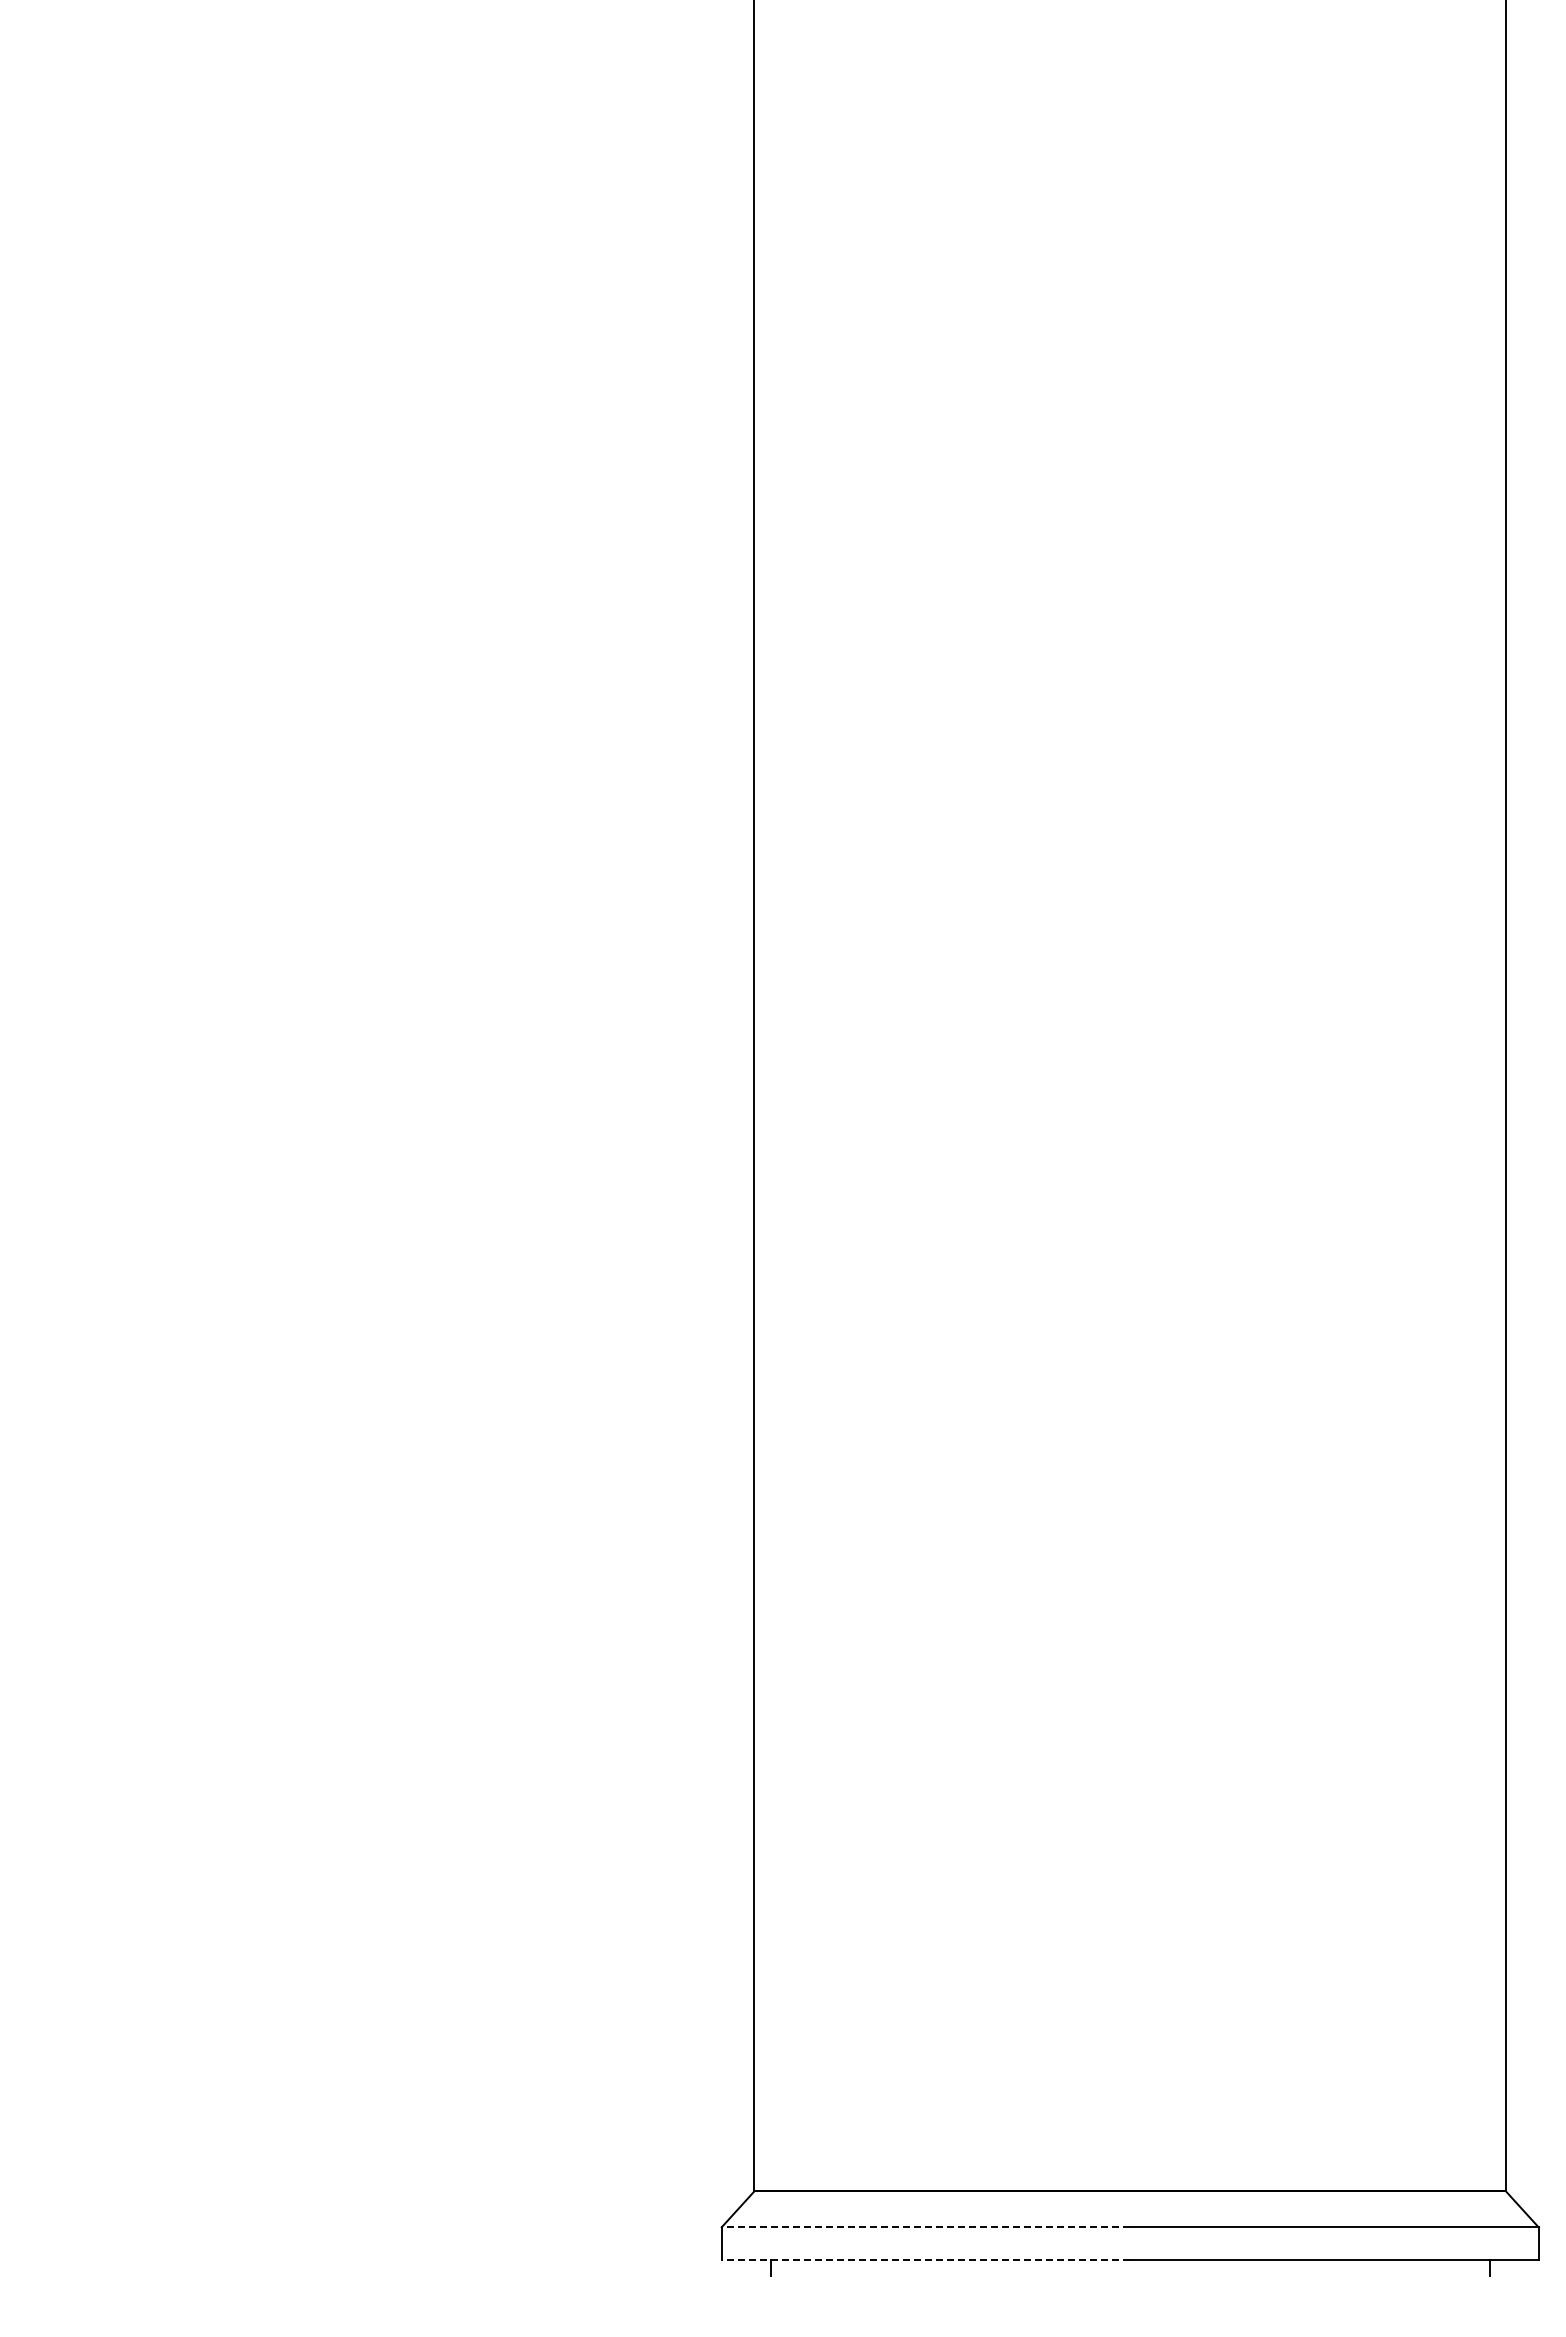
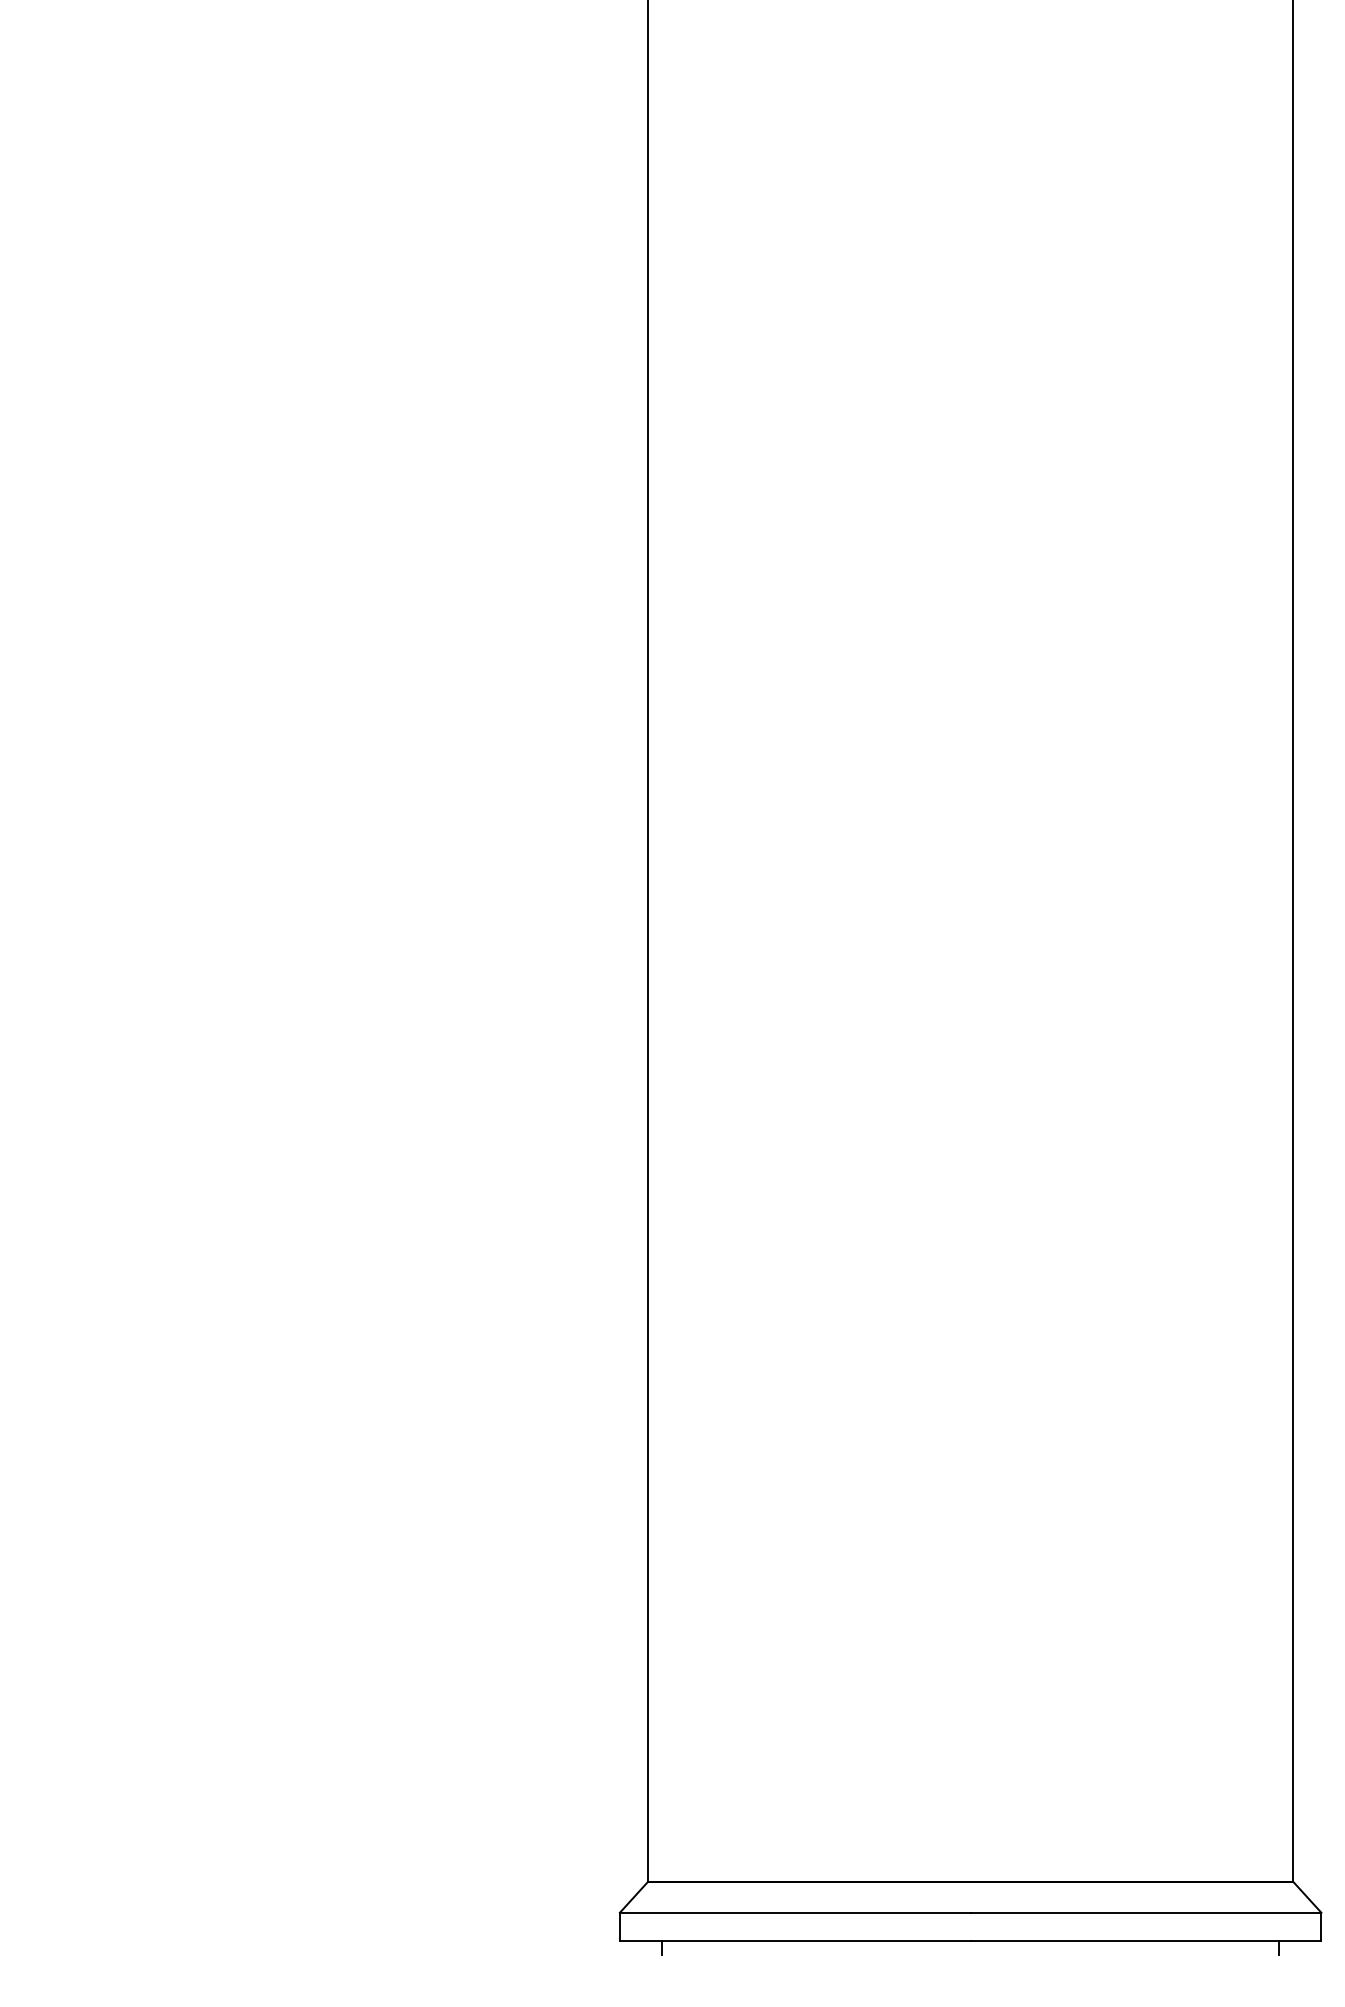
line: (925, 2227) -> (794, 1912), dashed -> solid
line: (925, 2259) -> (794, 1940), dashed -> solid

